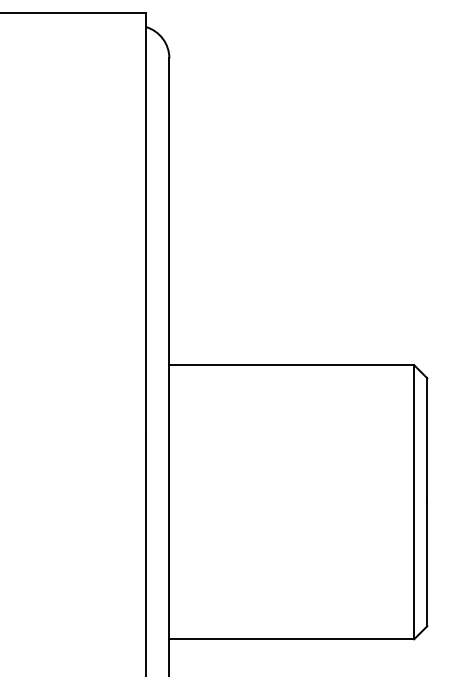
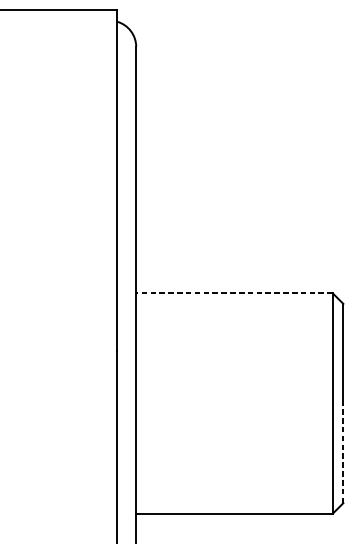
line: (291, 365) -> (234, 293), solid -> dashed
line: (427, 563) -> (343, 452), solid -> dashed

